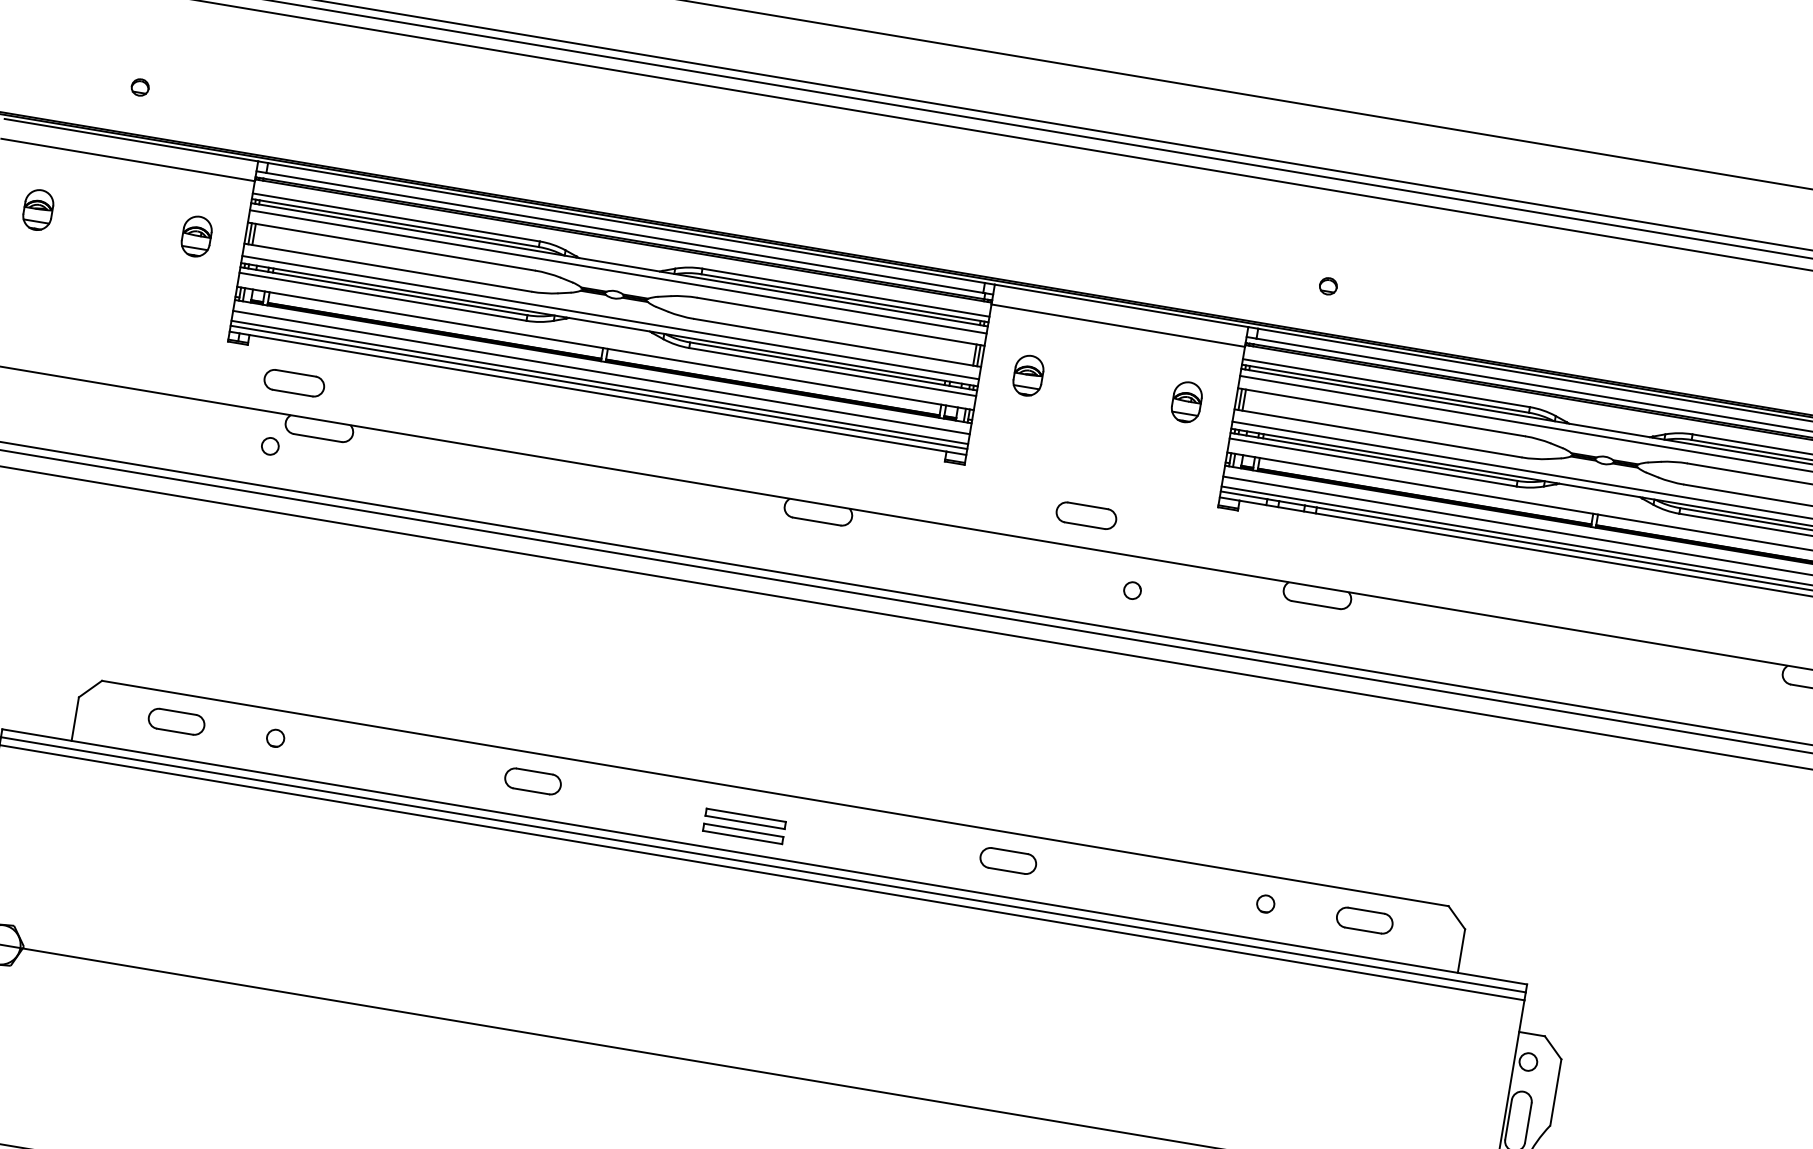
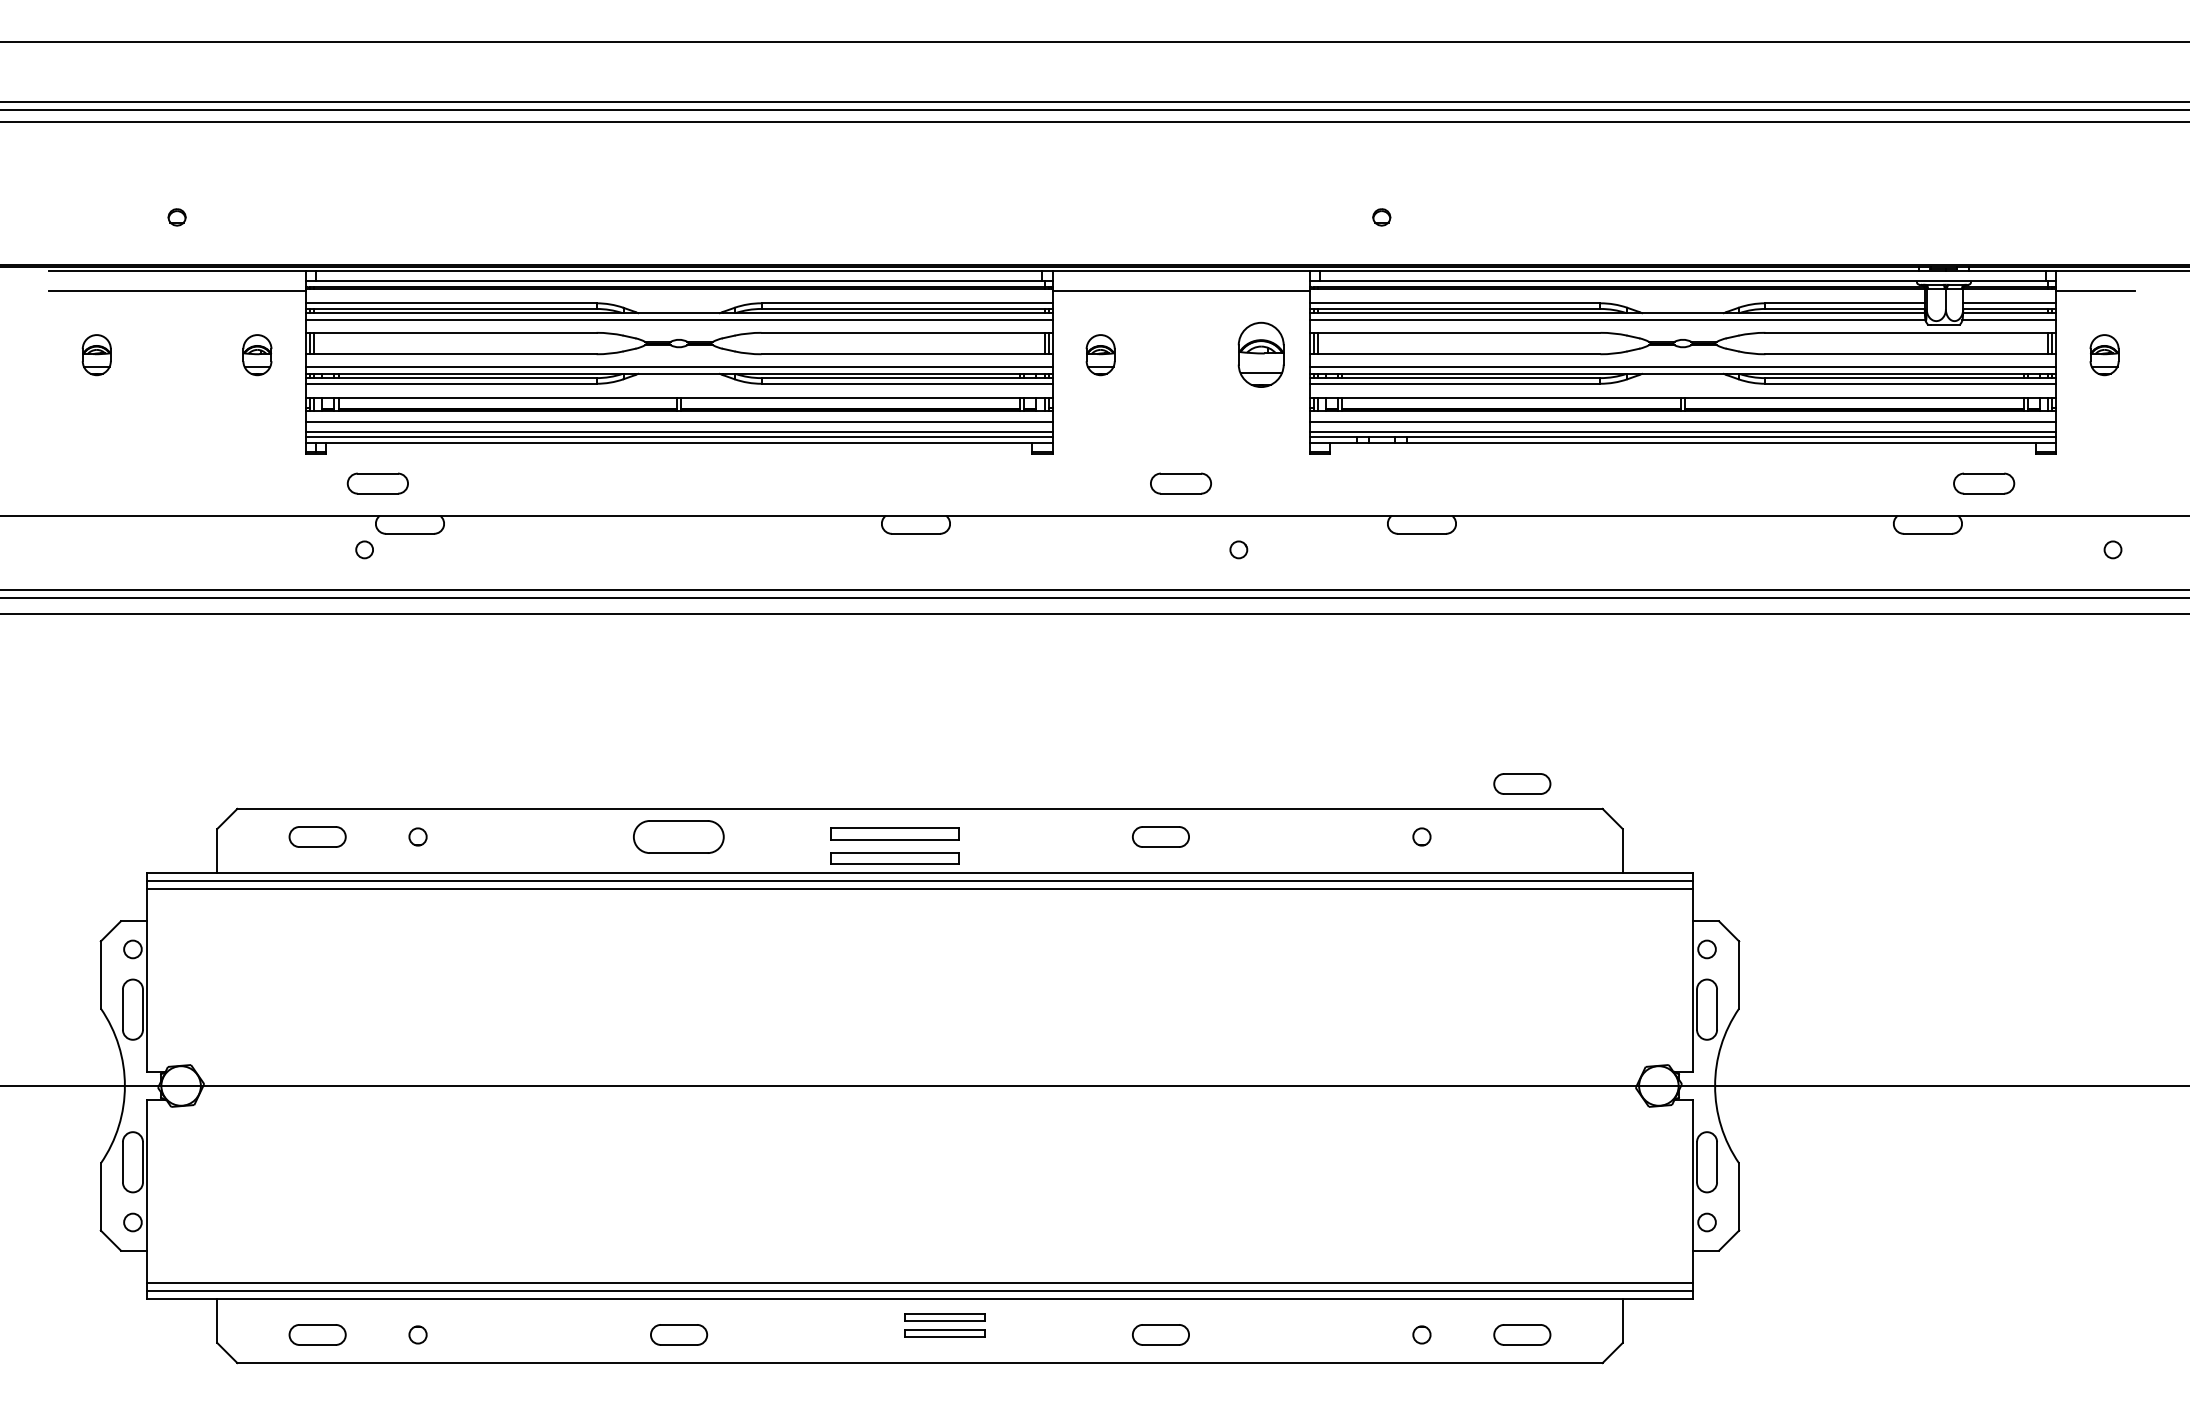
part: (1186, 402) -> (1261, 355), size x1.6
part: (533, 781) -> (679, 836), size x1.6
part: (743, 826) -> (894, 846), size x1.6
part: (1365, 920) -> (1522, 783), moved

